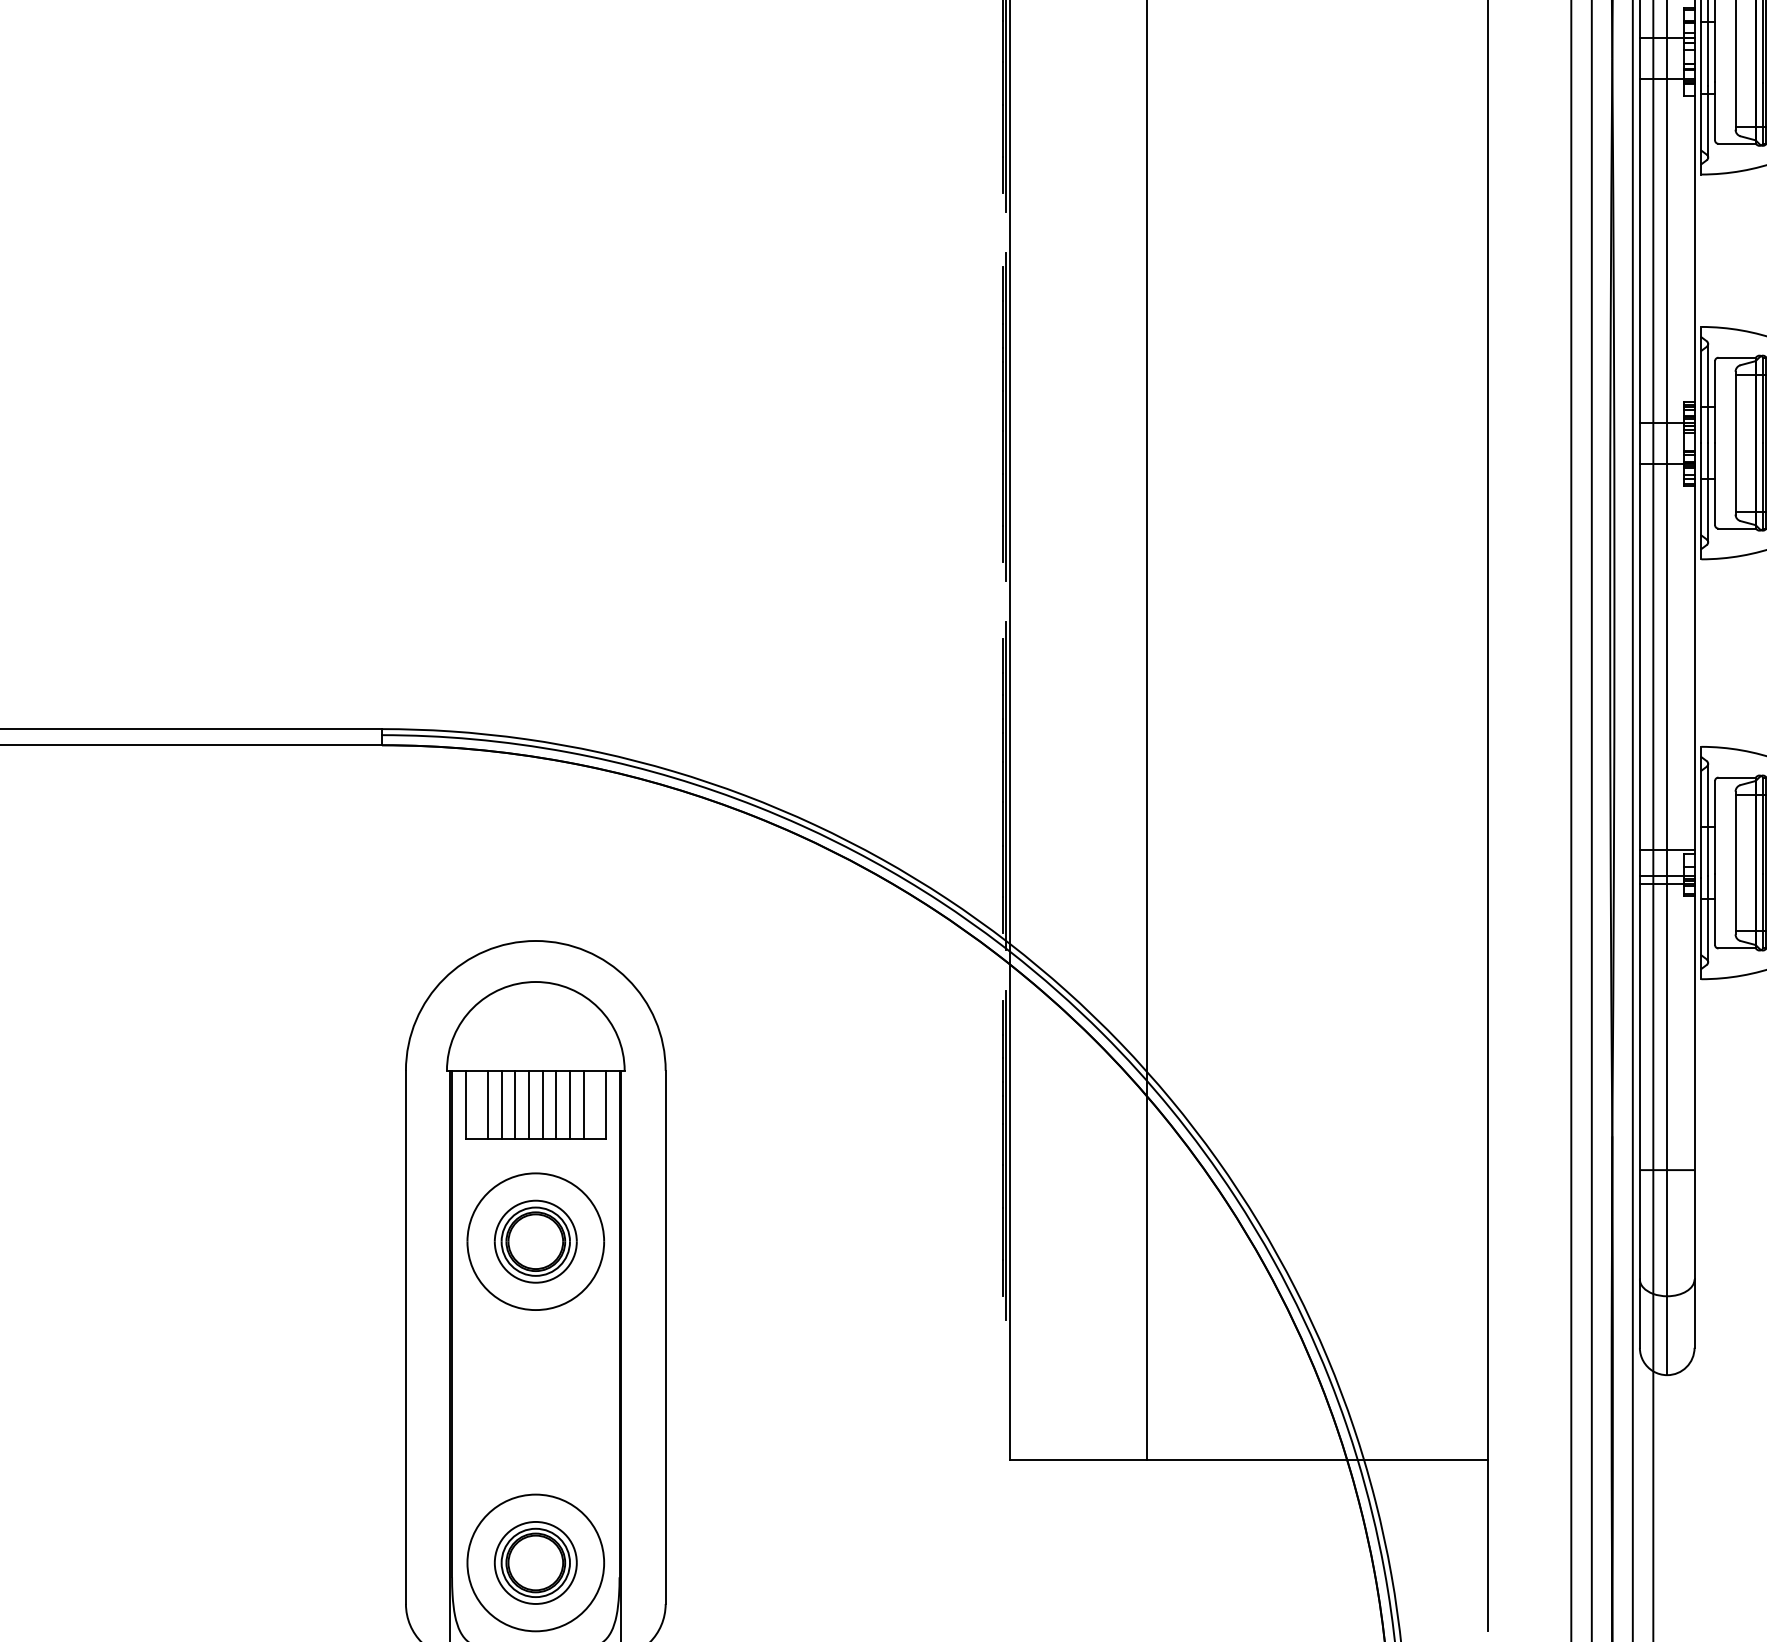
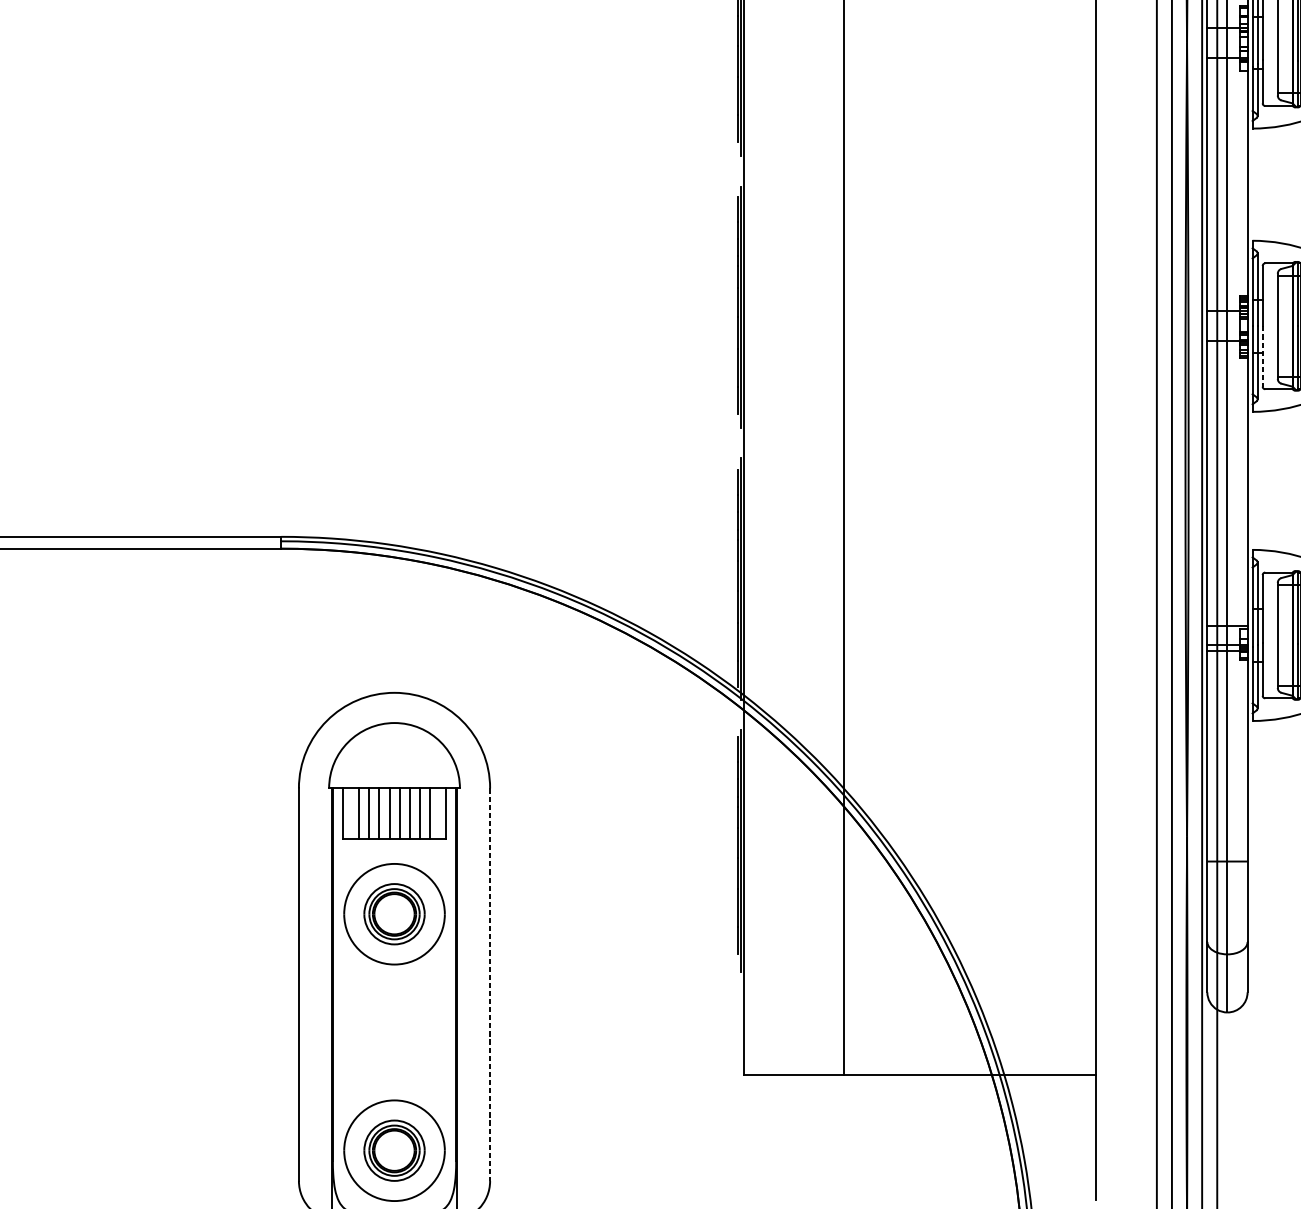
line: (1715, 484) -> (1263, 356), solid -> dashed
line: (665, 1337) -> (490, 984), solid -> dashed

